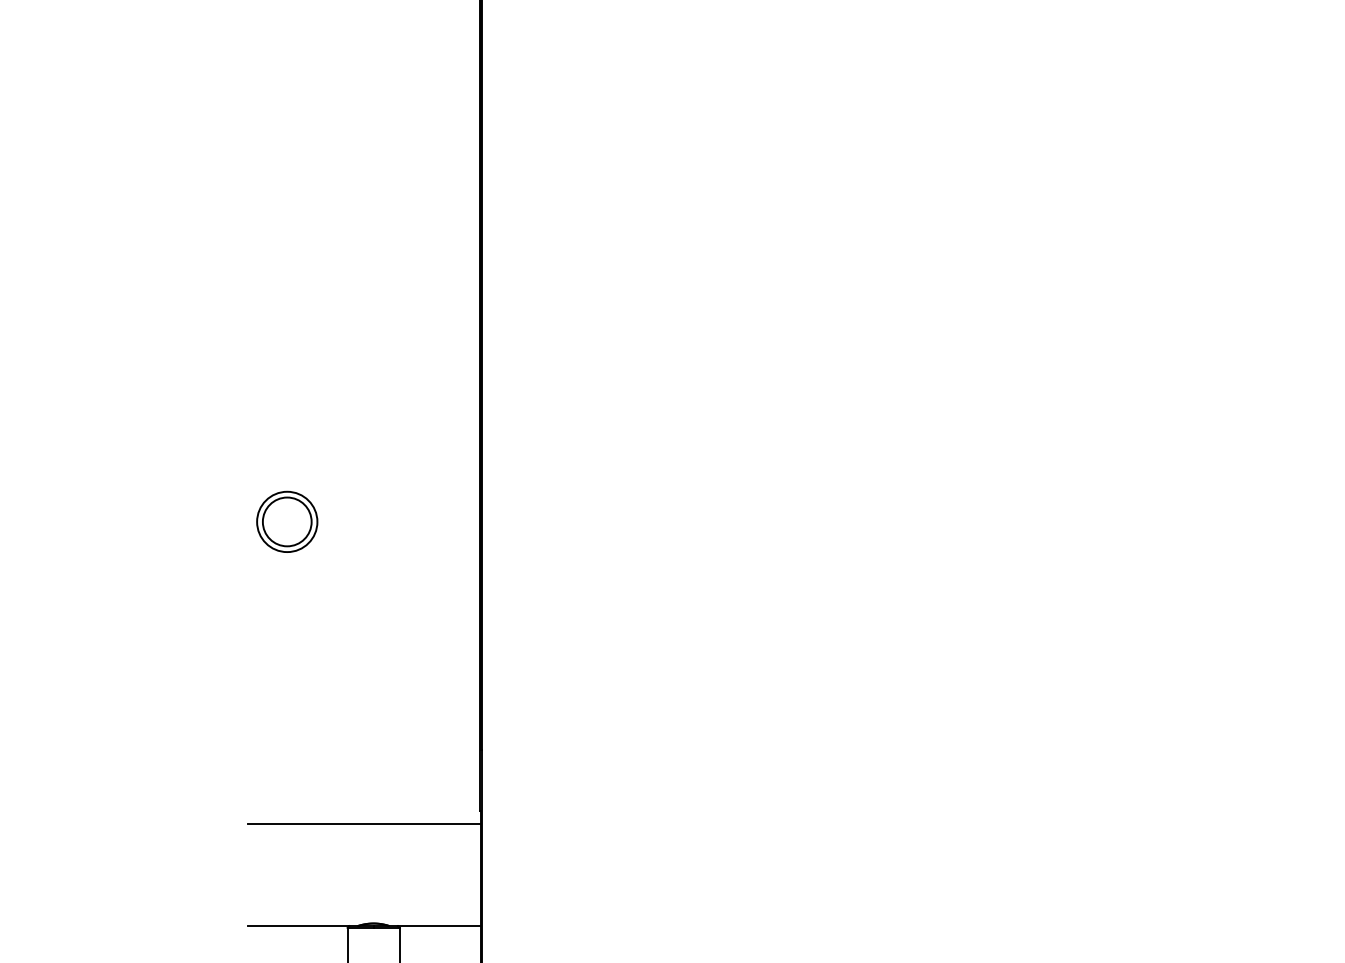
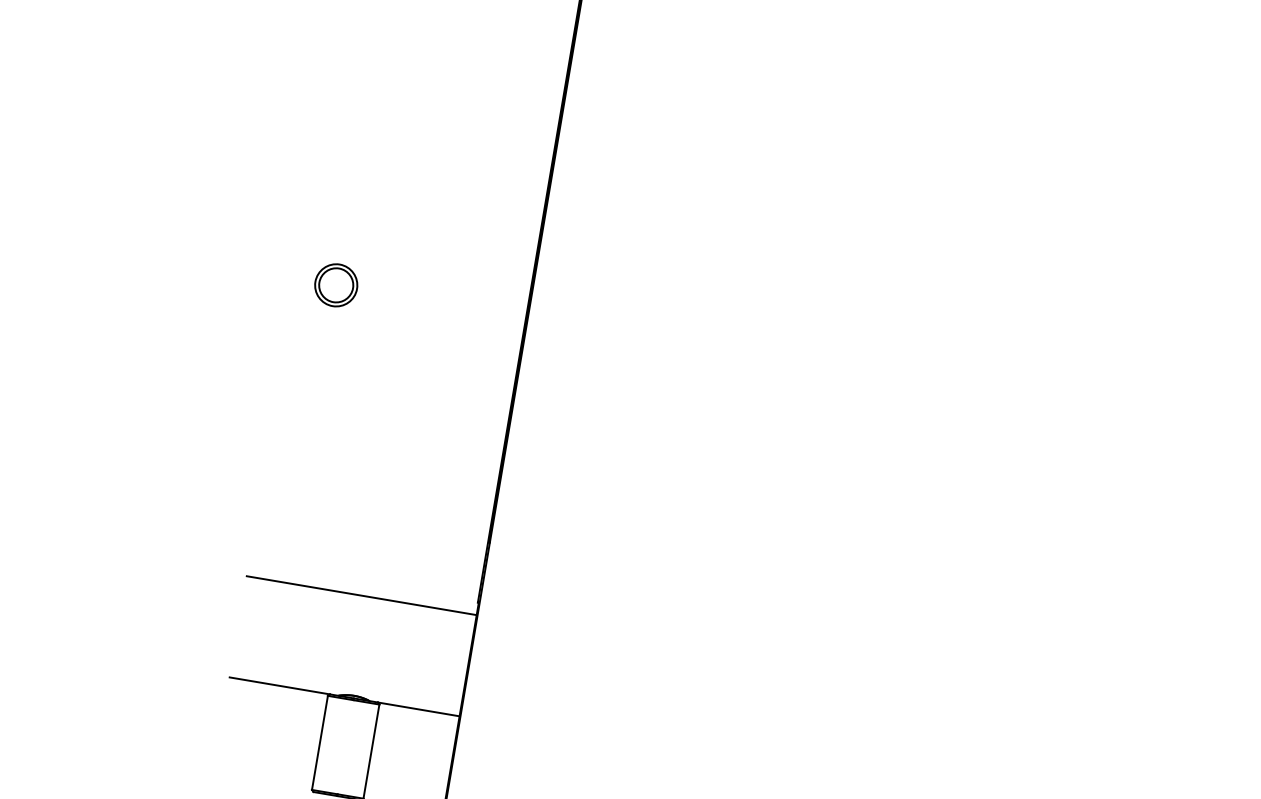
part: (287, 521) -> (336, 285), size x0.7

